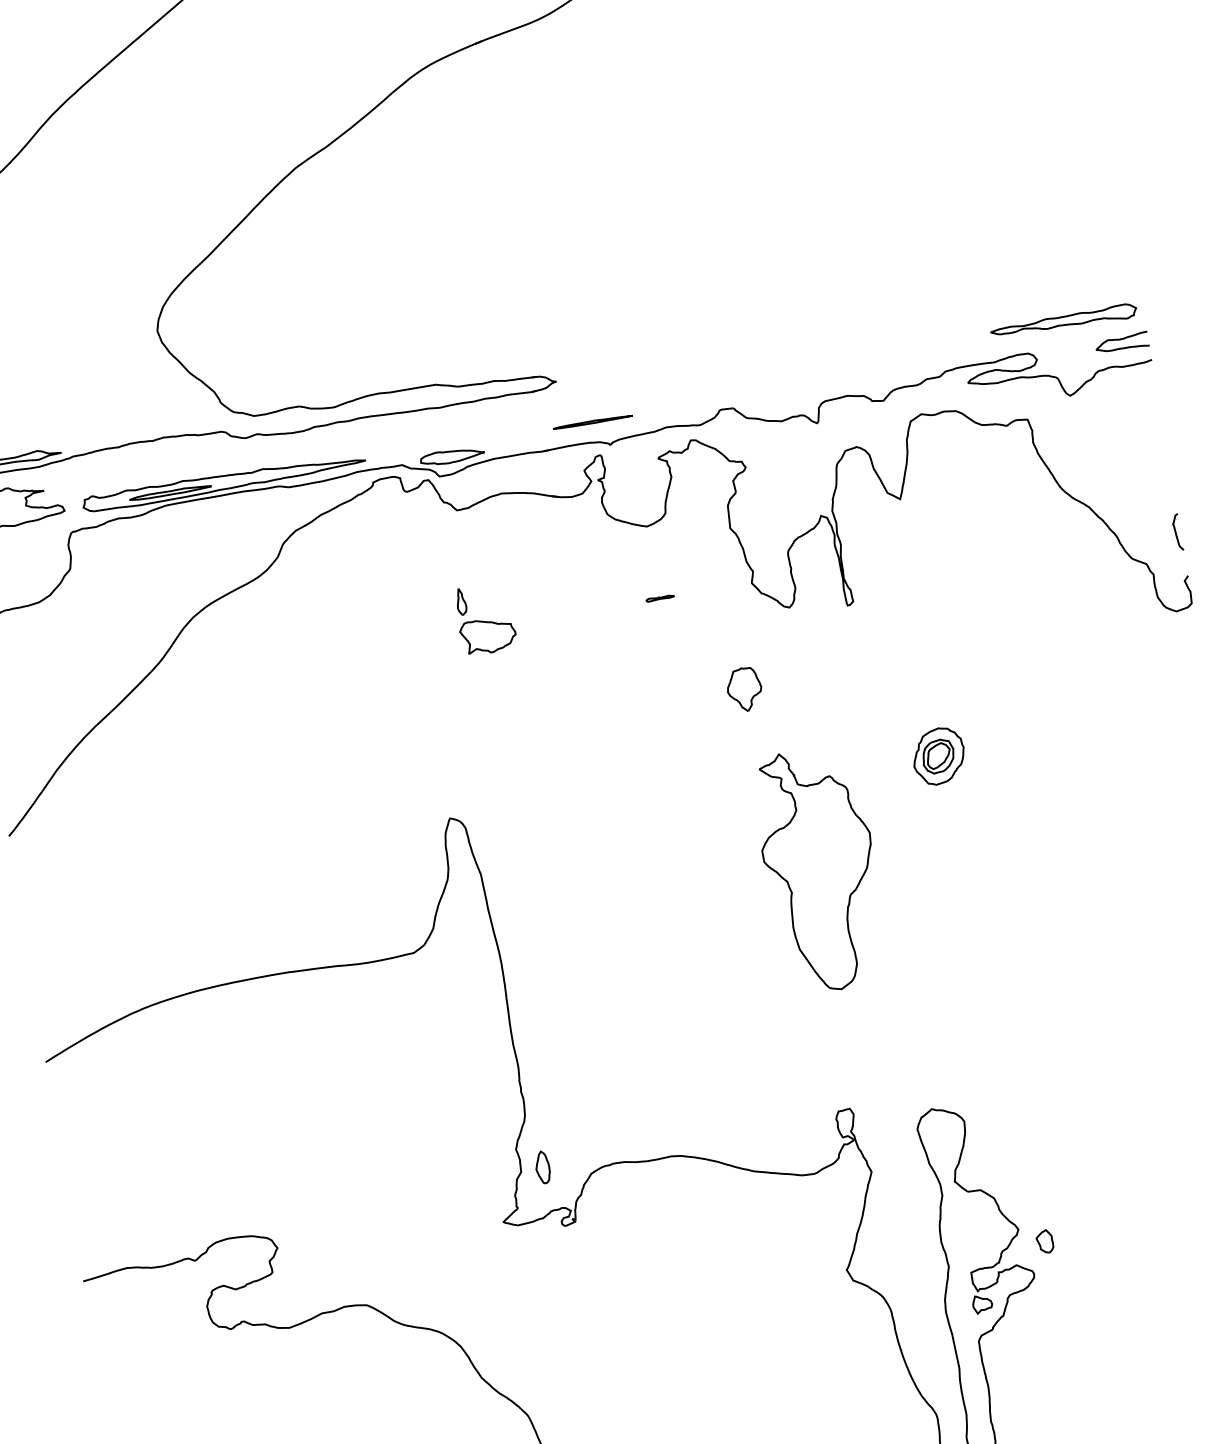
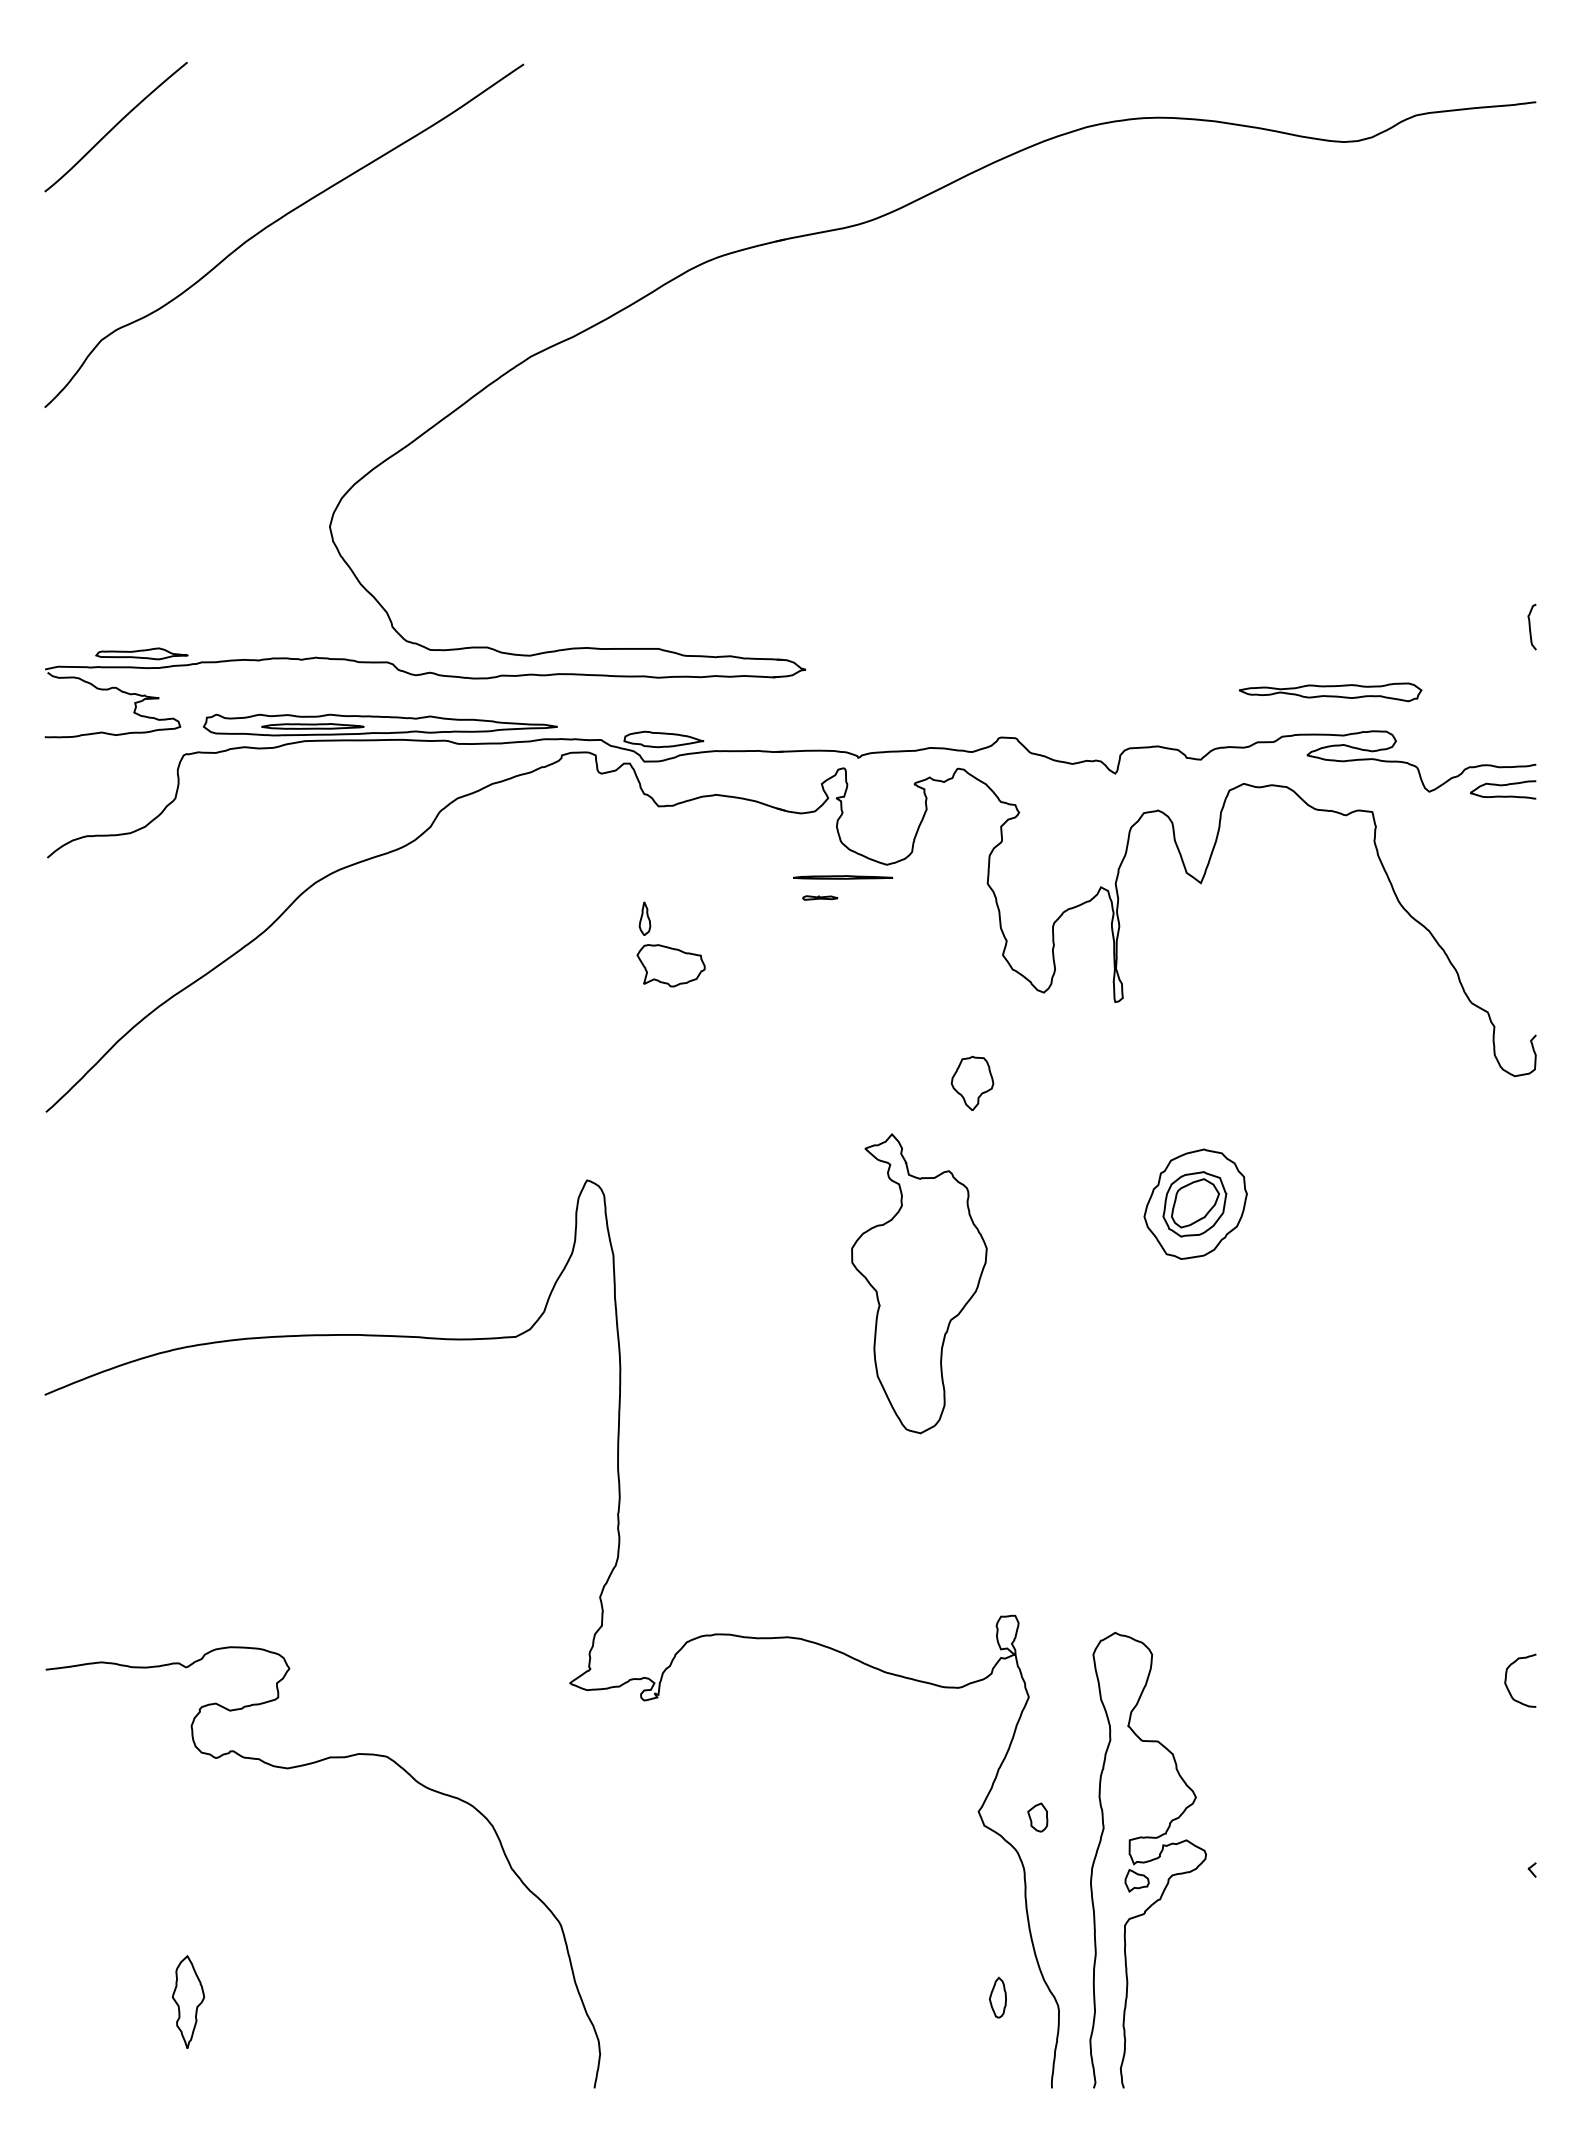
part: (1063, 321) -> (1330, 692), moved
curve: (1121, 340) -> (1502, 786), moved
line: (593, 422) -> (843, 877), moved
curve: (1176, 532) -> (1530, 626), moved
part: (660, 597) -> (820, 897), moved
part: (938, 756) -> (1195, 1204), size x1.6
part: (820, 869) -> (919, 1283), moved
part: (542, 1167) -> (997, 1997), moved
part: (1044, 1241) -> (1037, 1817), moved

